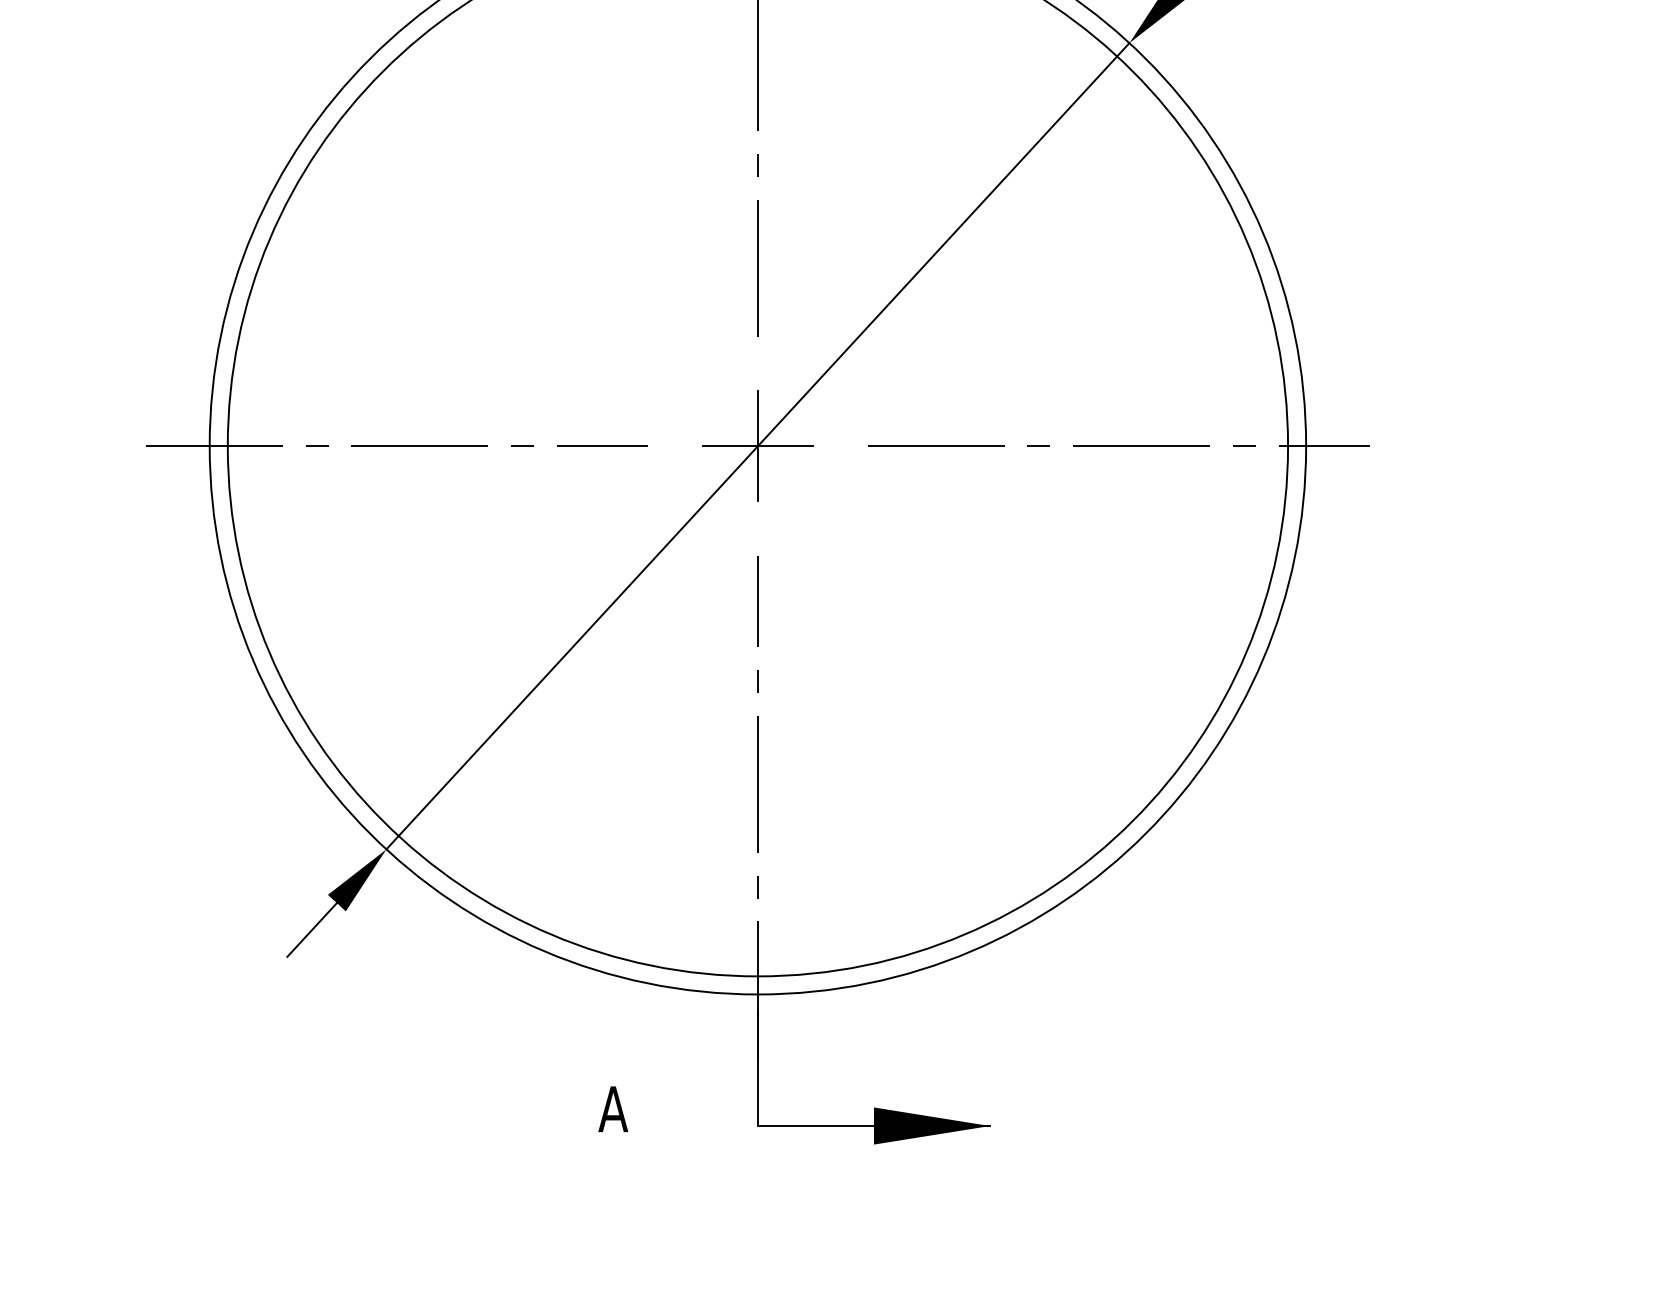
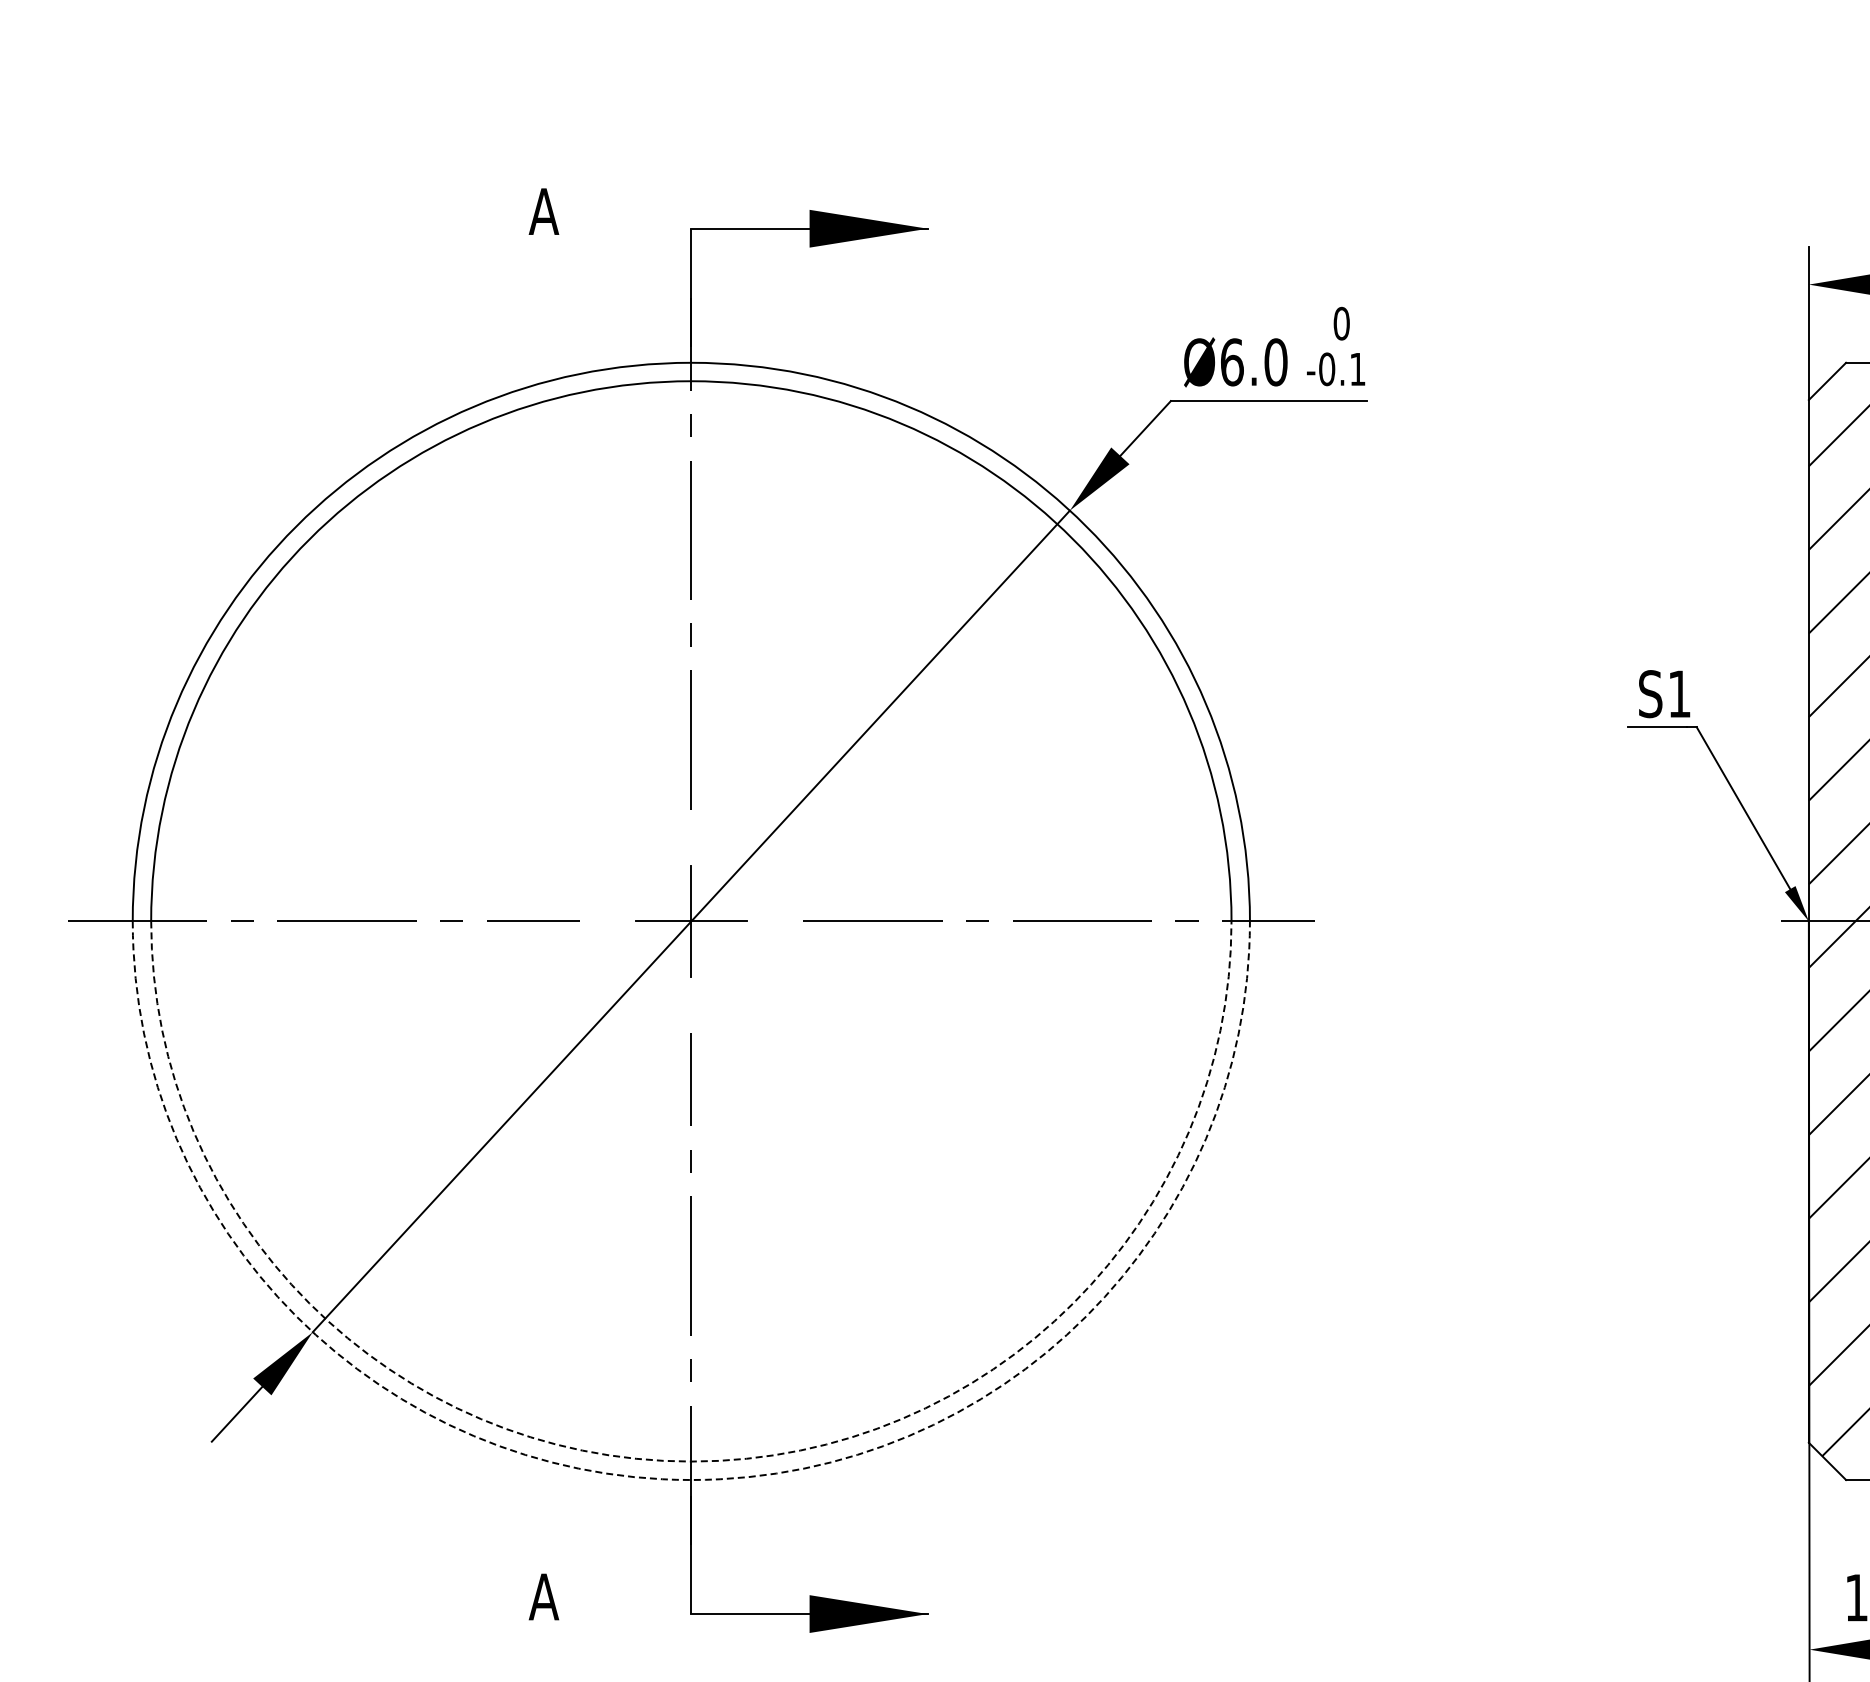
arc: (758, 976) -> (691, 1461), solid -> dashed
arc: (758, 994) -> (691, 1480), solid -> dashed

